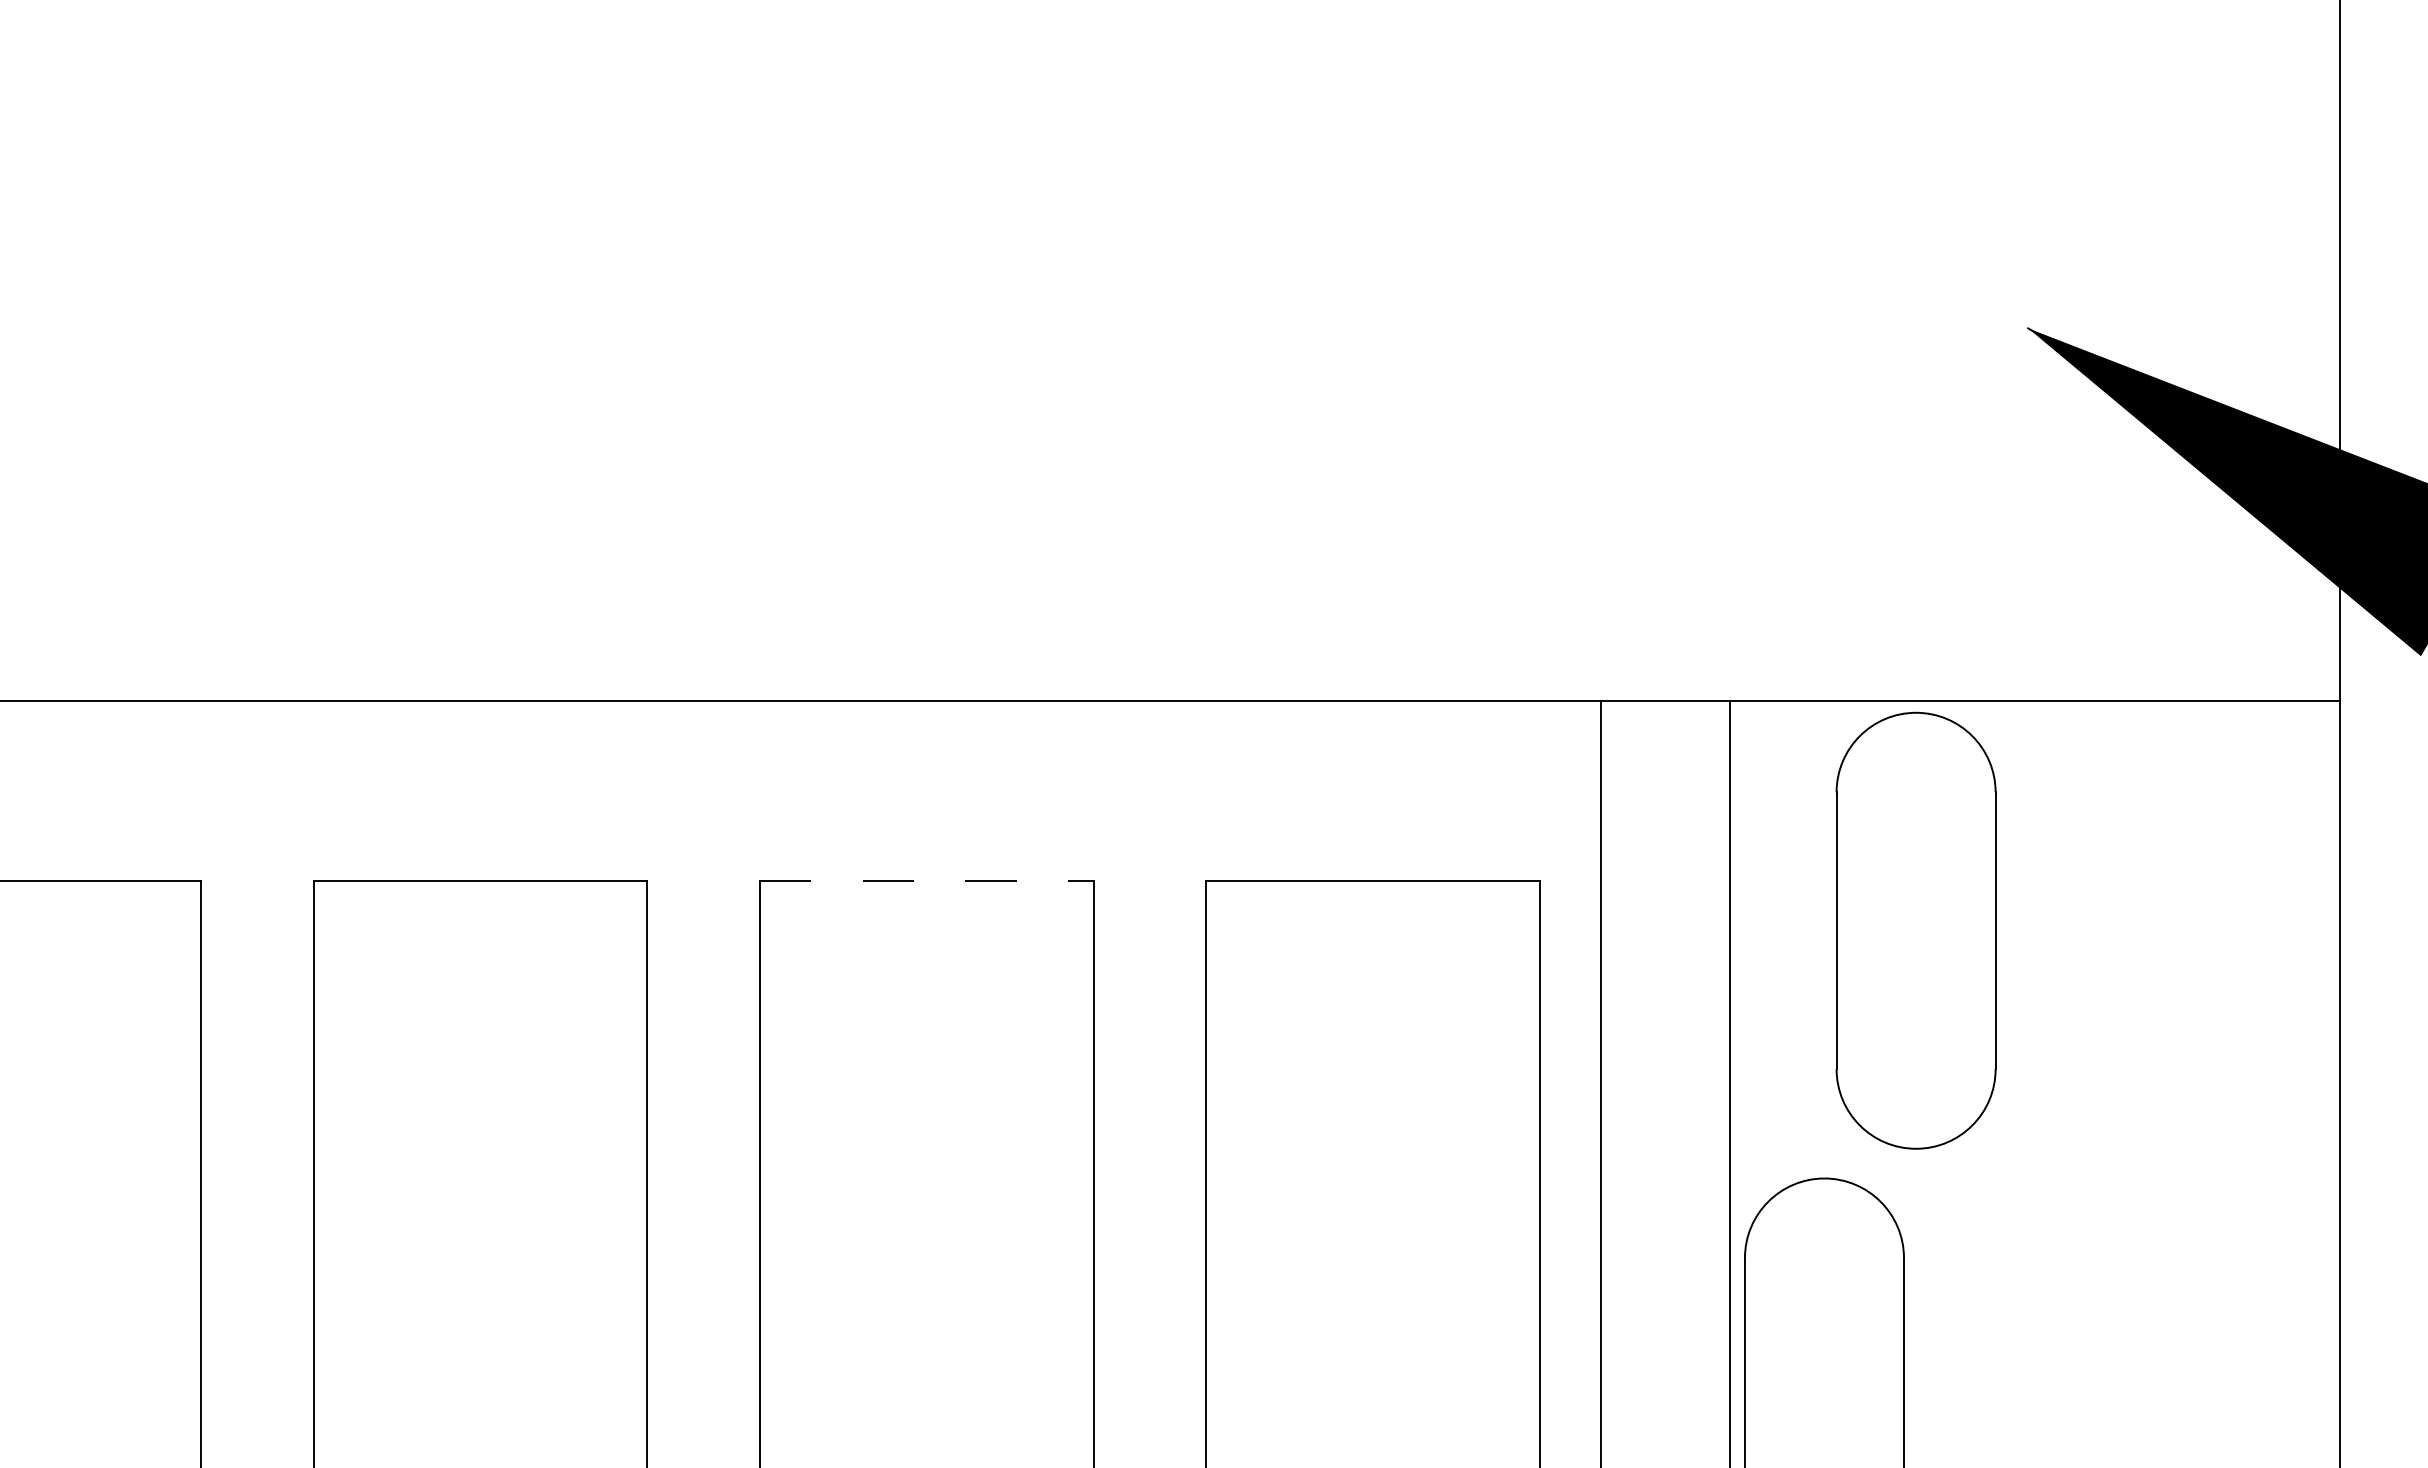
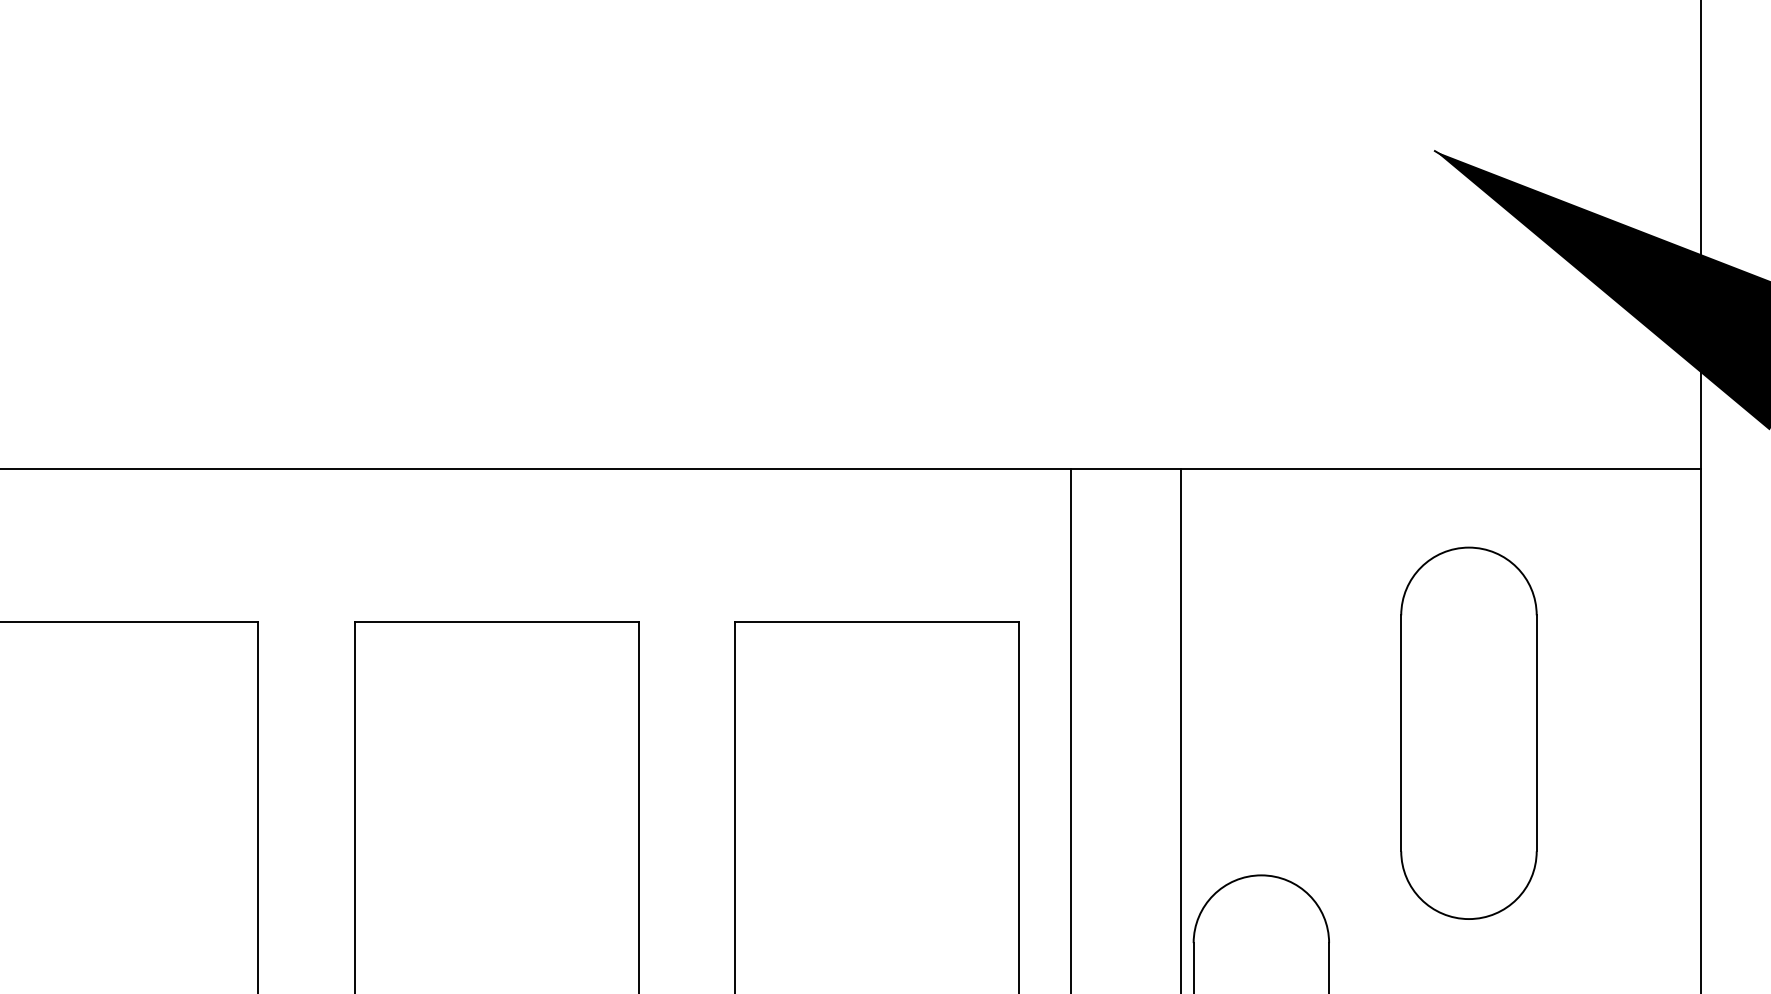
line: (926, 881) -> (496, 622), dashed -> solid
part: (1915, 930) -> (1468, 733), moved

